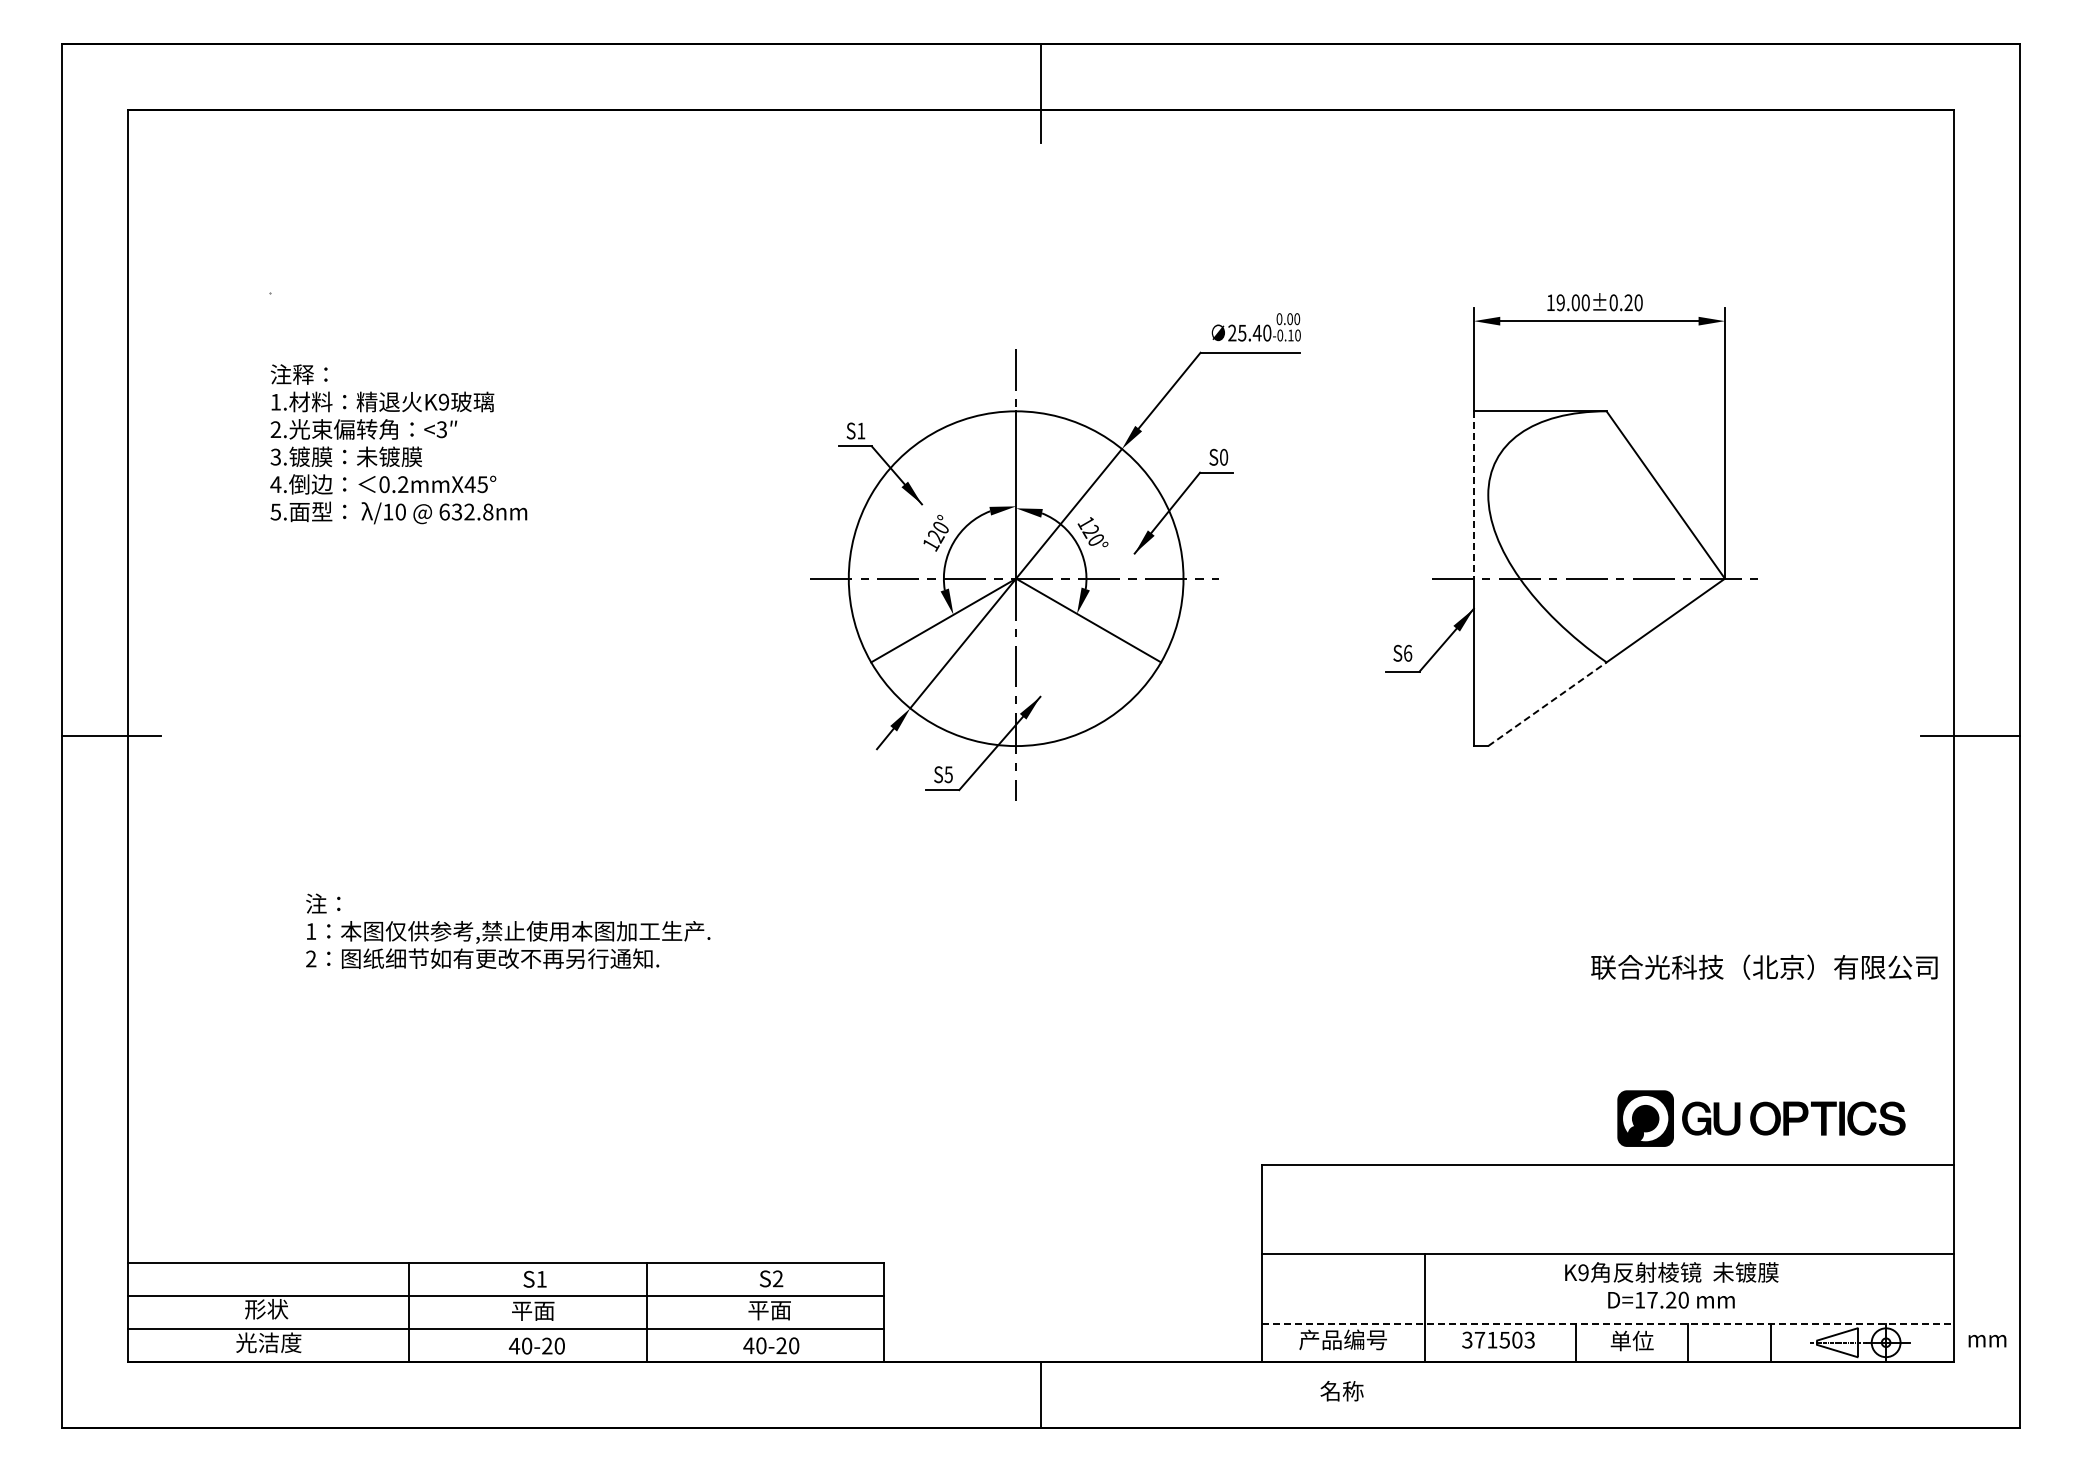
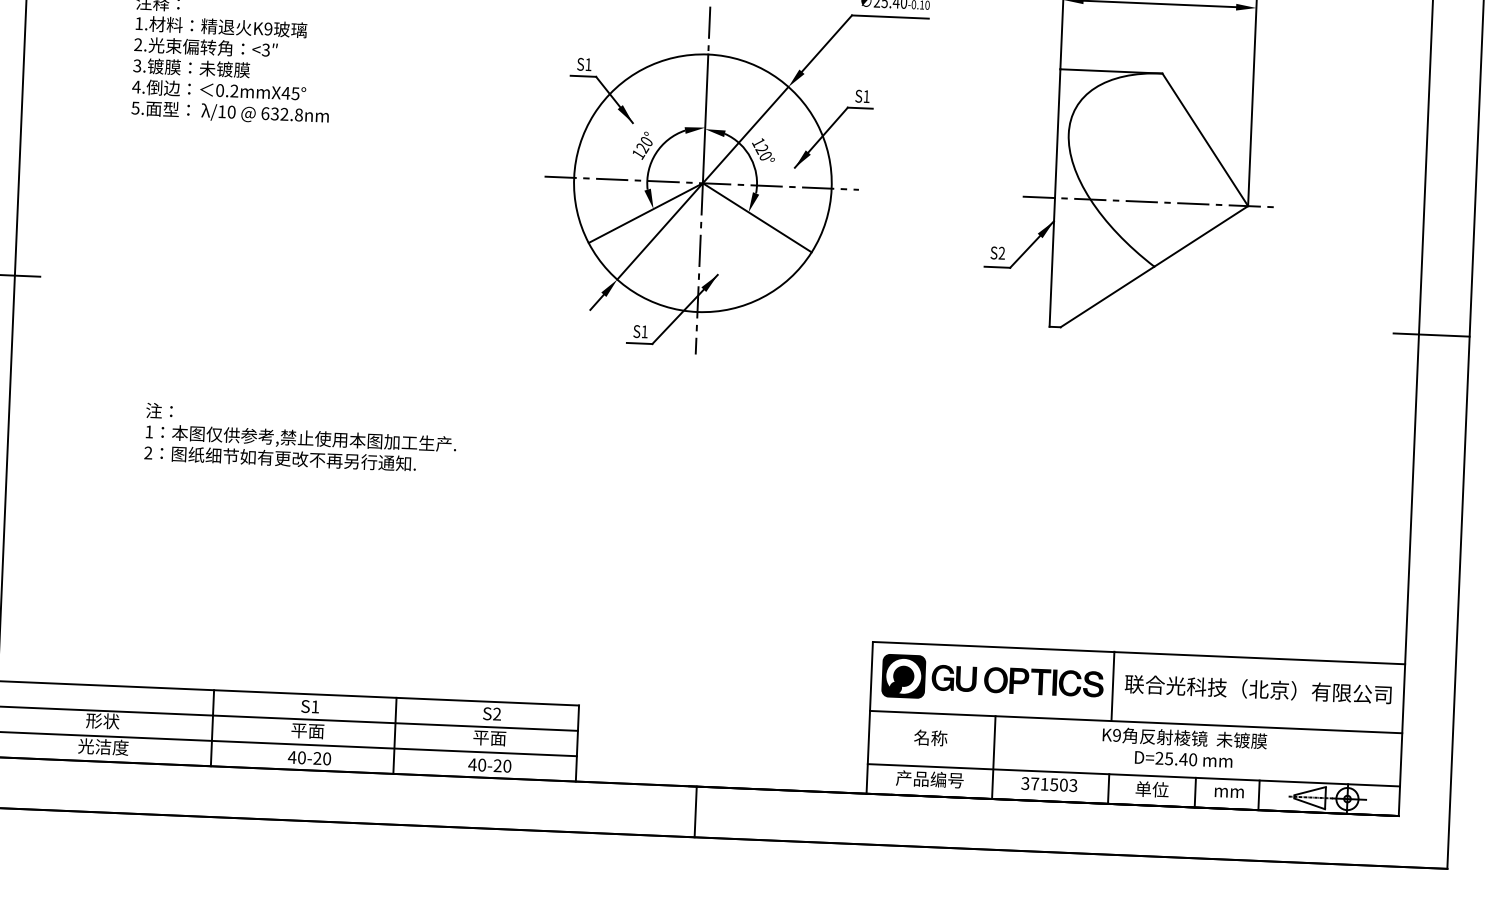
text: (1224, 456) -> (867, 96), S0 -> S1
line: (1473, 495) -> (1057, 134), dashed -> solid
text: (1408, 652) -> (1002, 252), S6 -> S2
line: (1547, 703) -> (1107, 296), dashed -> solid
text: (948, 774) -> (644, 331), S5 -> S1
text: (1764, 966) -> (1258, 688), moved
part: (1761, 1118) -> (992, 679), moved
line: (1575, 1208) -> (1112, 685), added
text: (1655, 1299) -> (1171, 758), D=17.20 -> D=25.40
line: (1607, 1323) -> (1133, 775), dashed -> solid
text: (1987, 1341) -> (1229, 793), moved
text: (1341, 1390) -> (930, 737), moved

